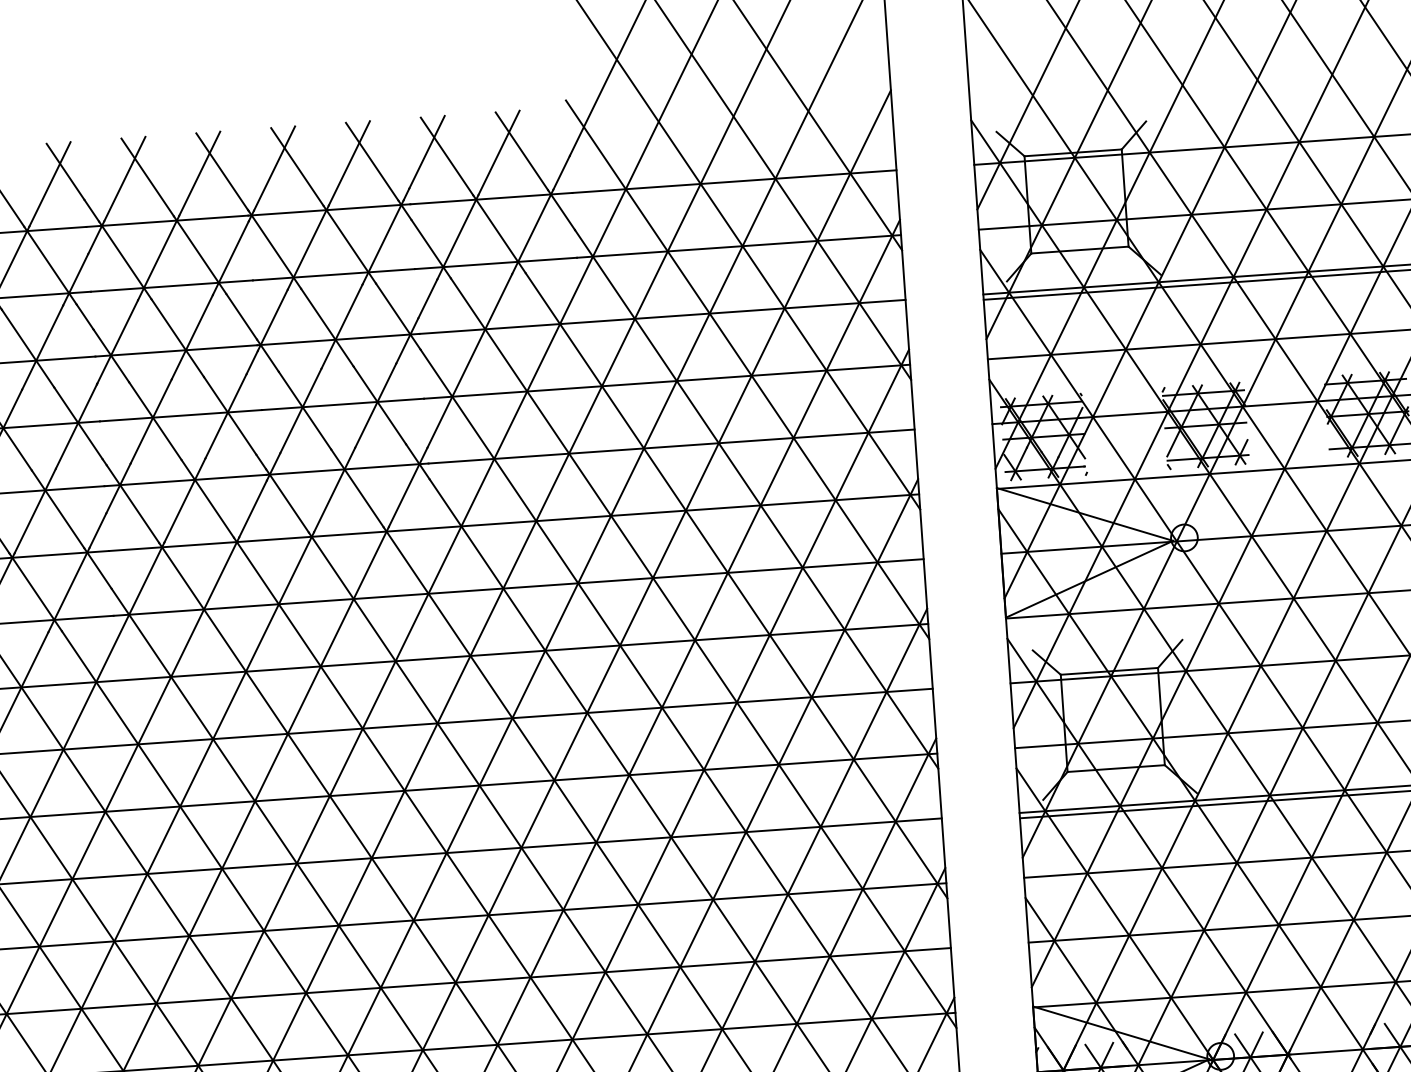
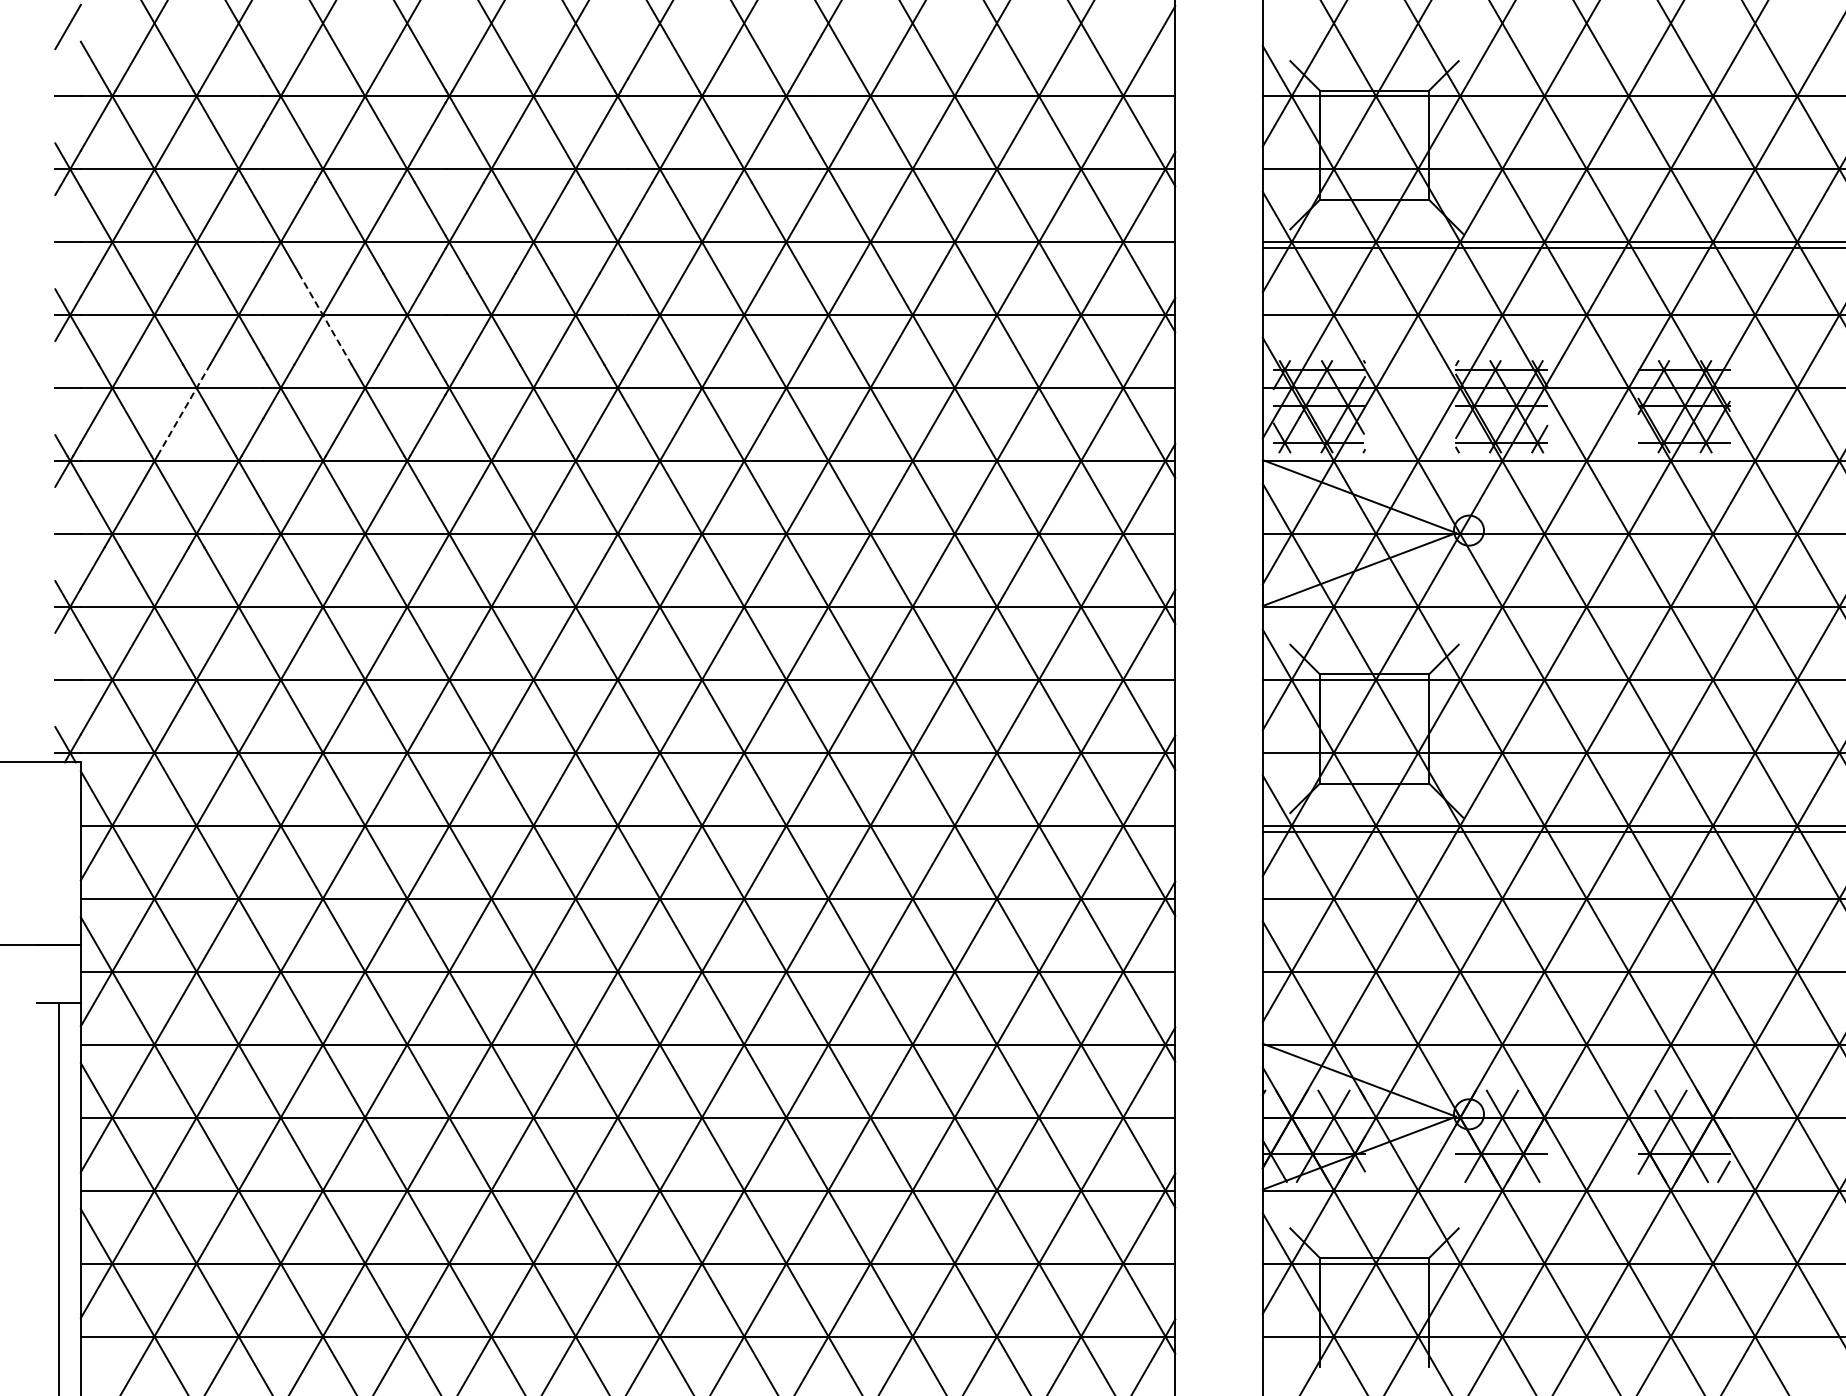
line: (155, 421) -> (325, 319), solid -> dashed
line: (35, 511) -> (183, 410), solid -> dashed

